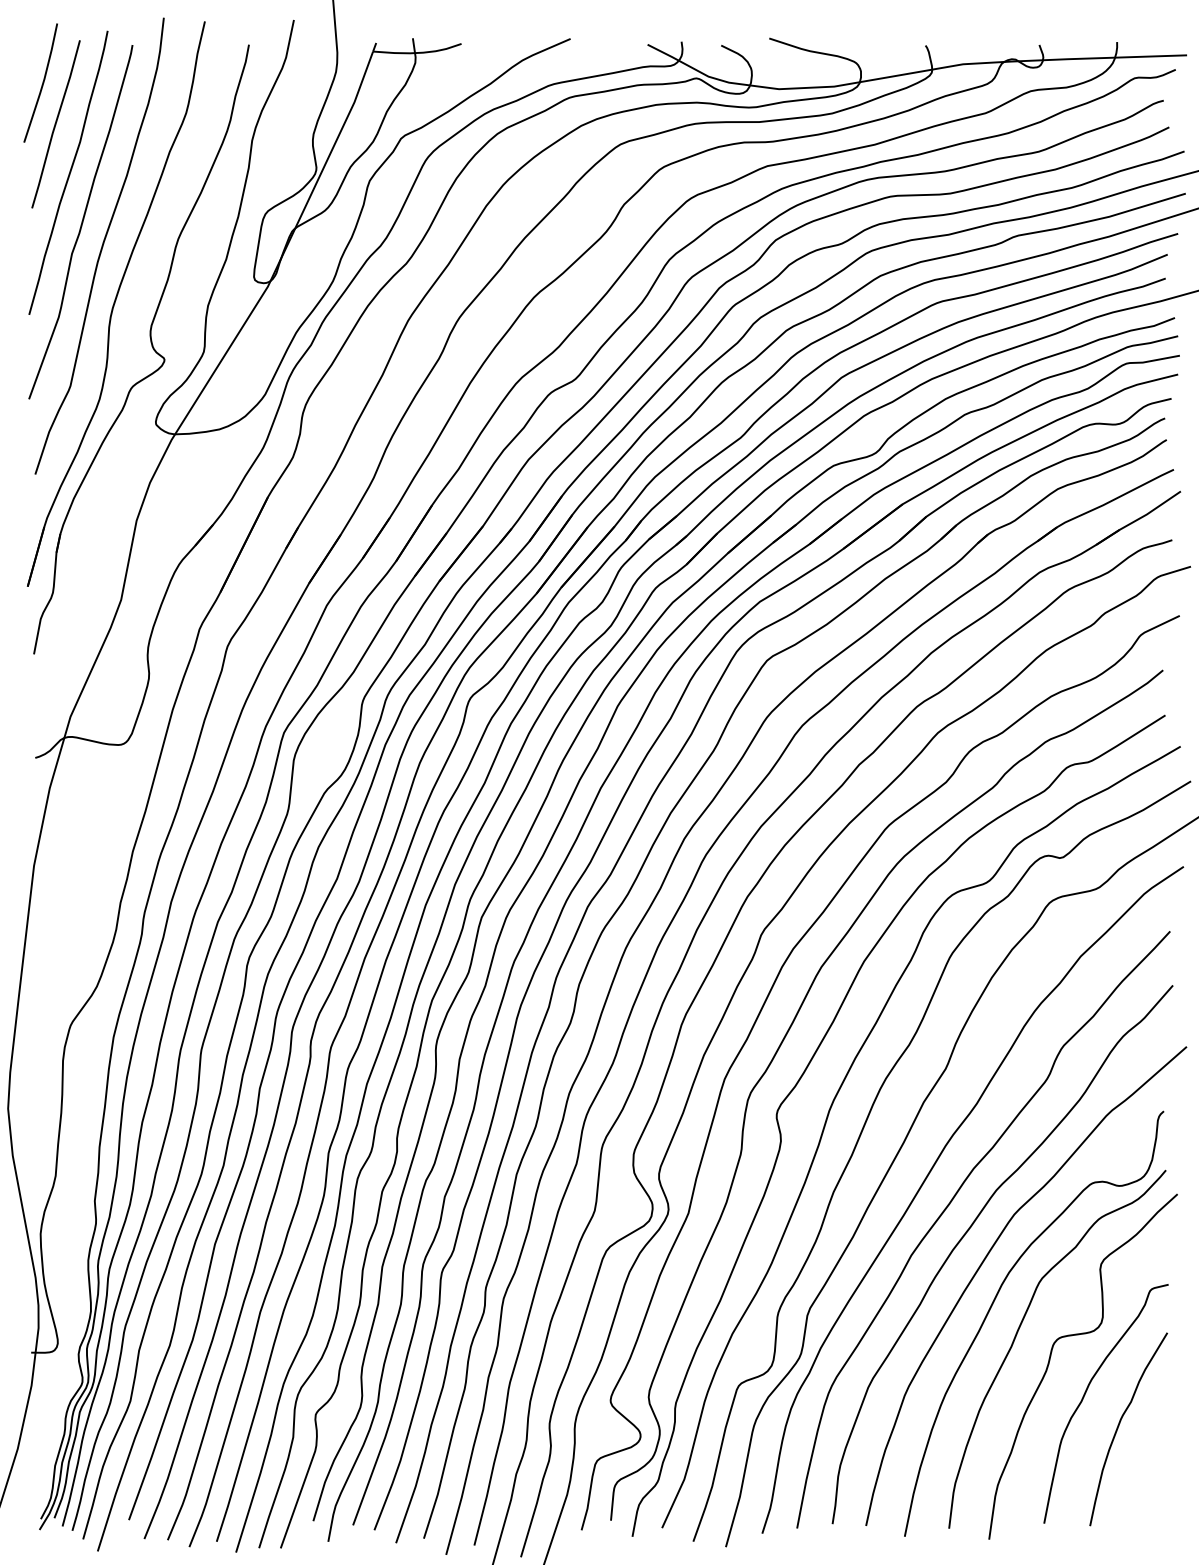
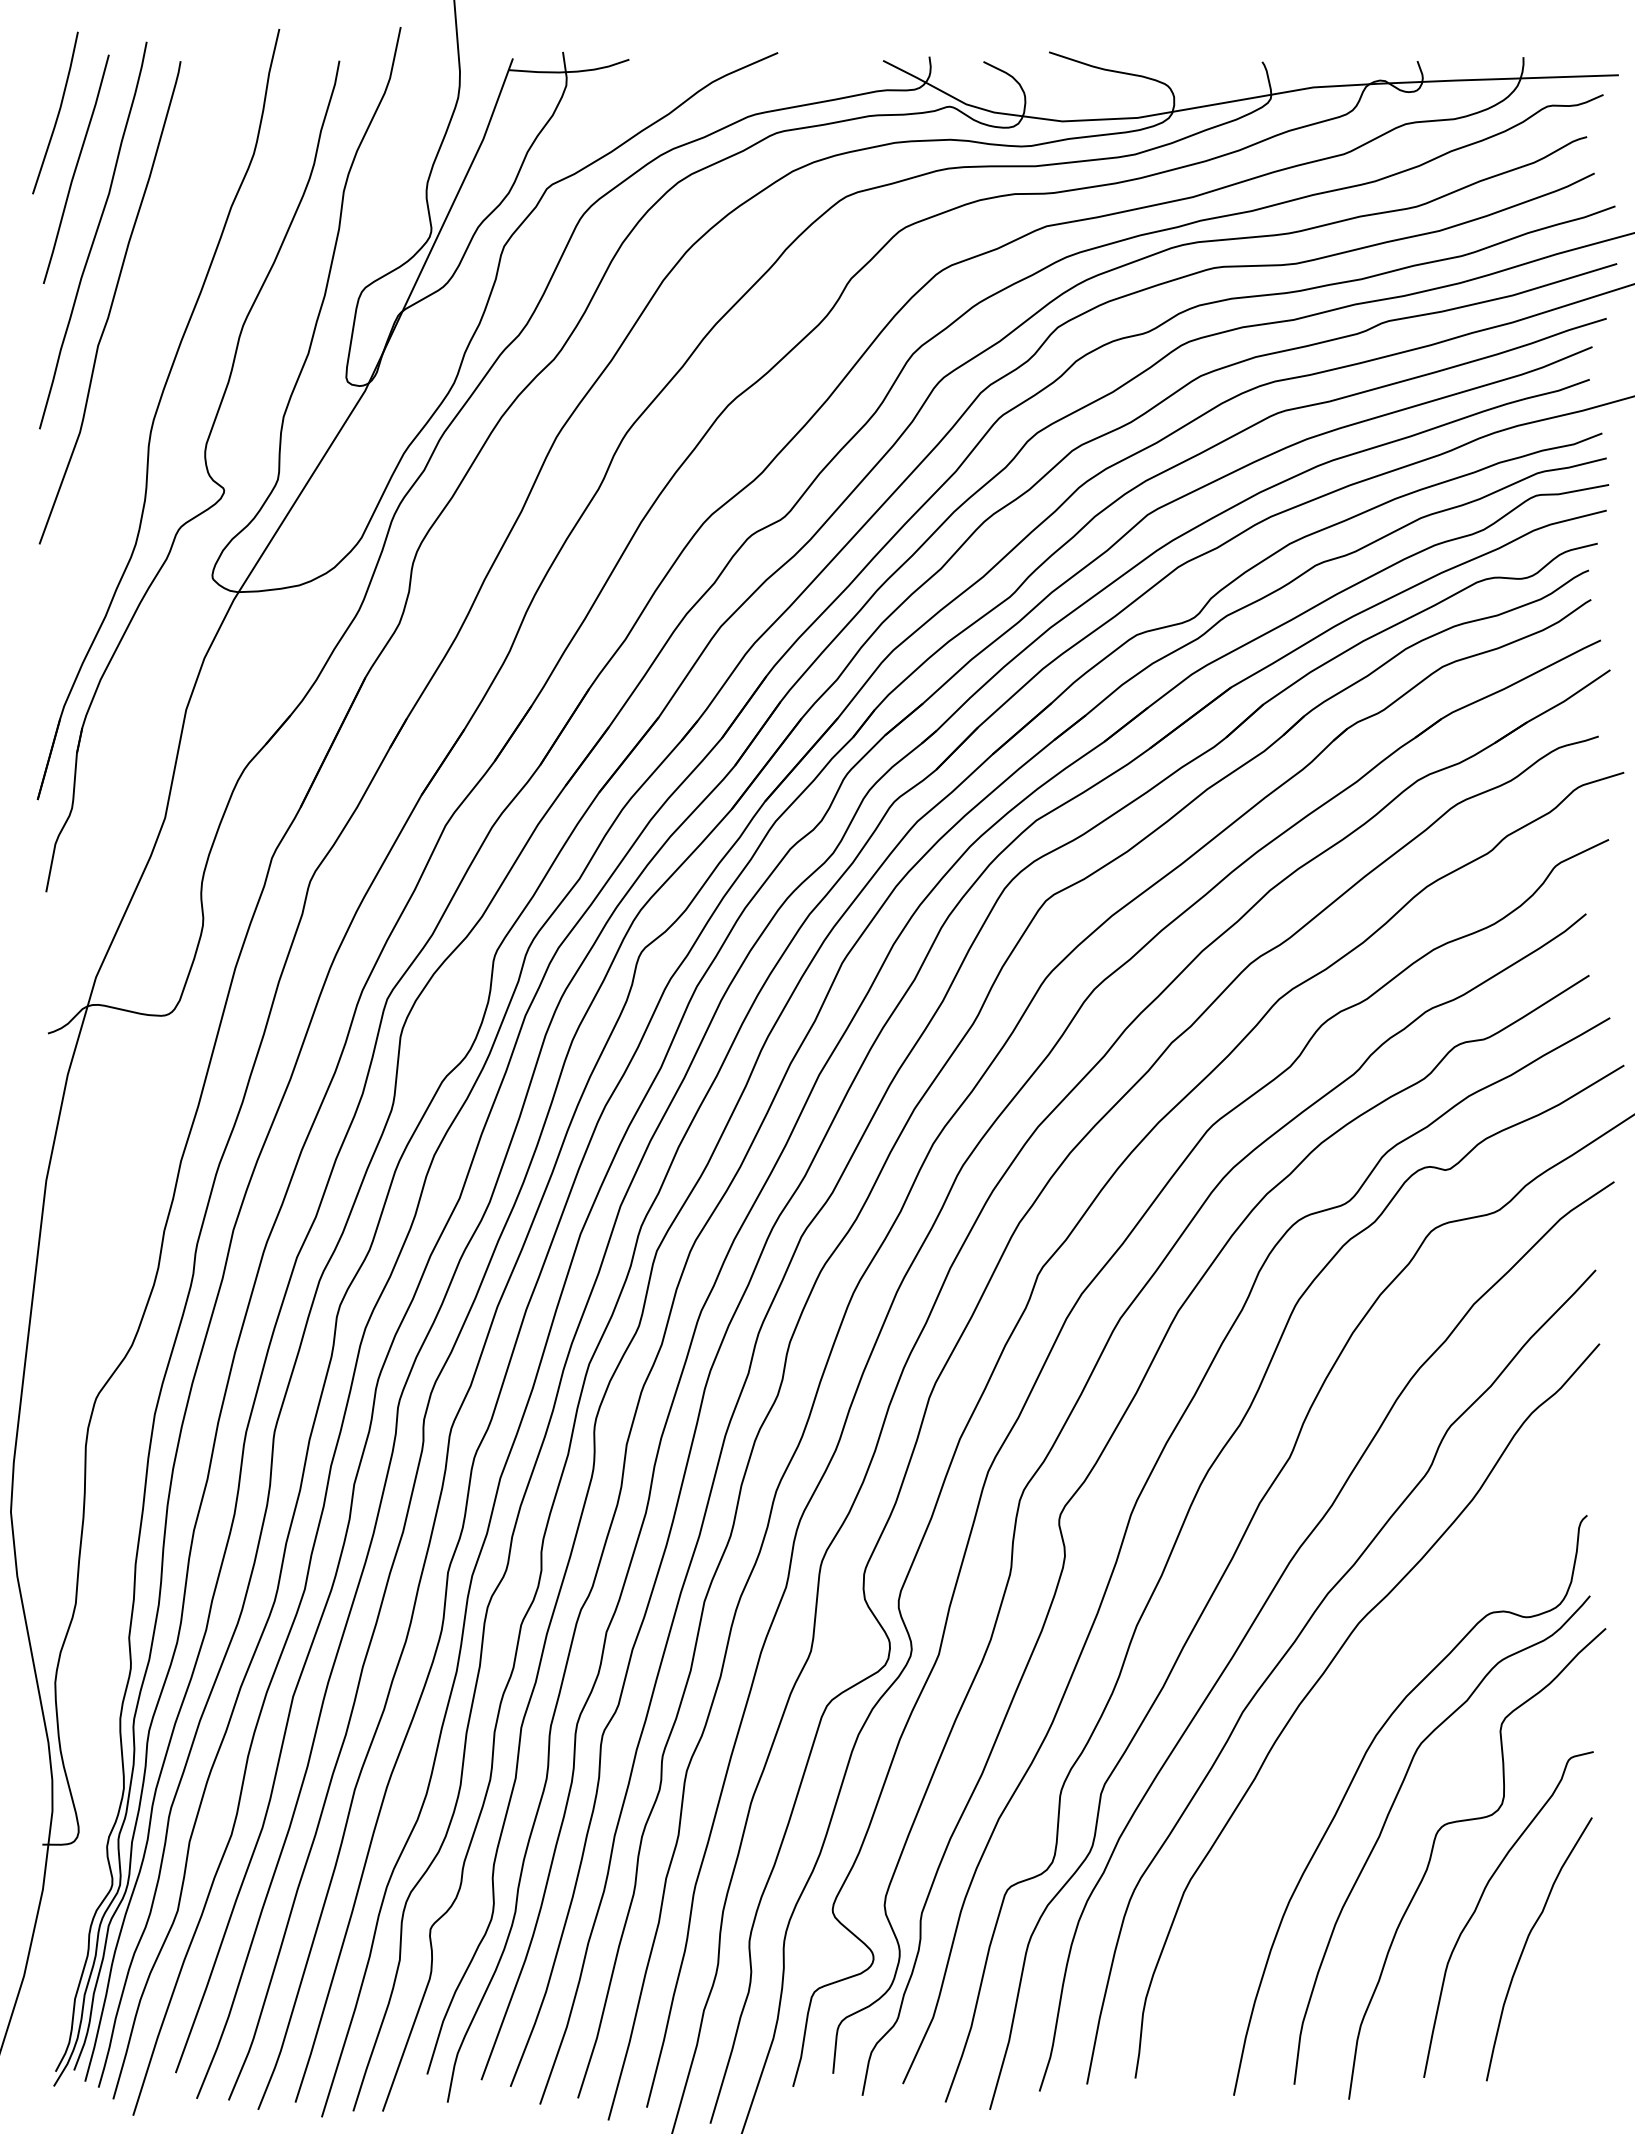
curve: (101, 246) -> (138, 335), removed
curve: (985, 1260) -> (1343, 1718), removed

